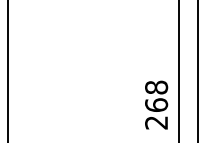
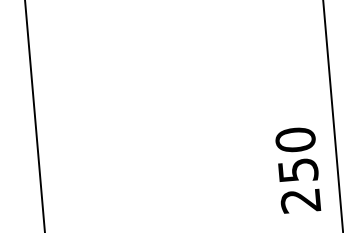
text: (156, 95) -> (296, 153), 268 -> 250

